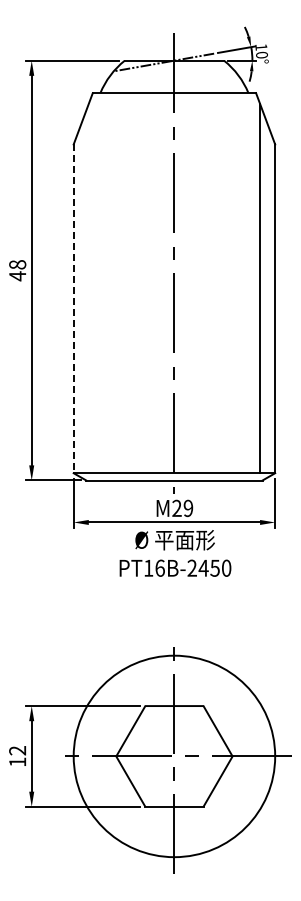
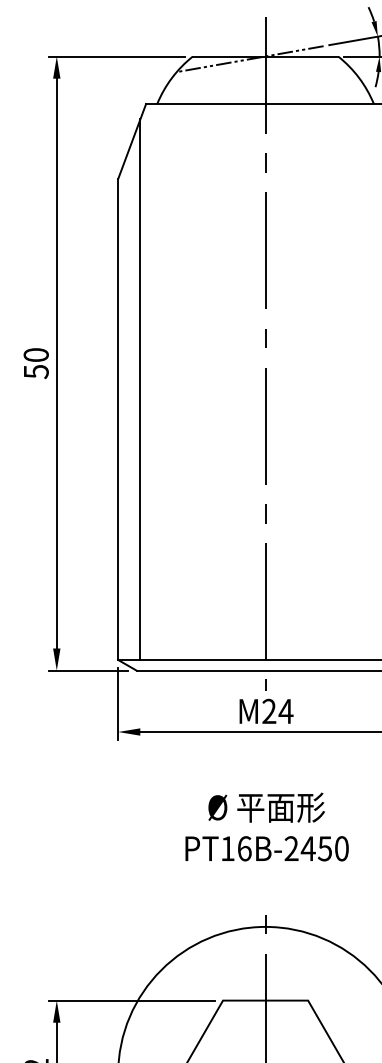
text: (17, 270) -> (35, 363), 48 -> 50
line: (88, 288) -> (139, 389), added
line: (73, 309) -> (117, 420), dashed -> solid
text: (188, 508) -> (286, 711), M29 -> M24
text: (175, 553) -> (267, 827), moved

